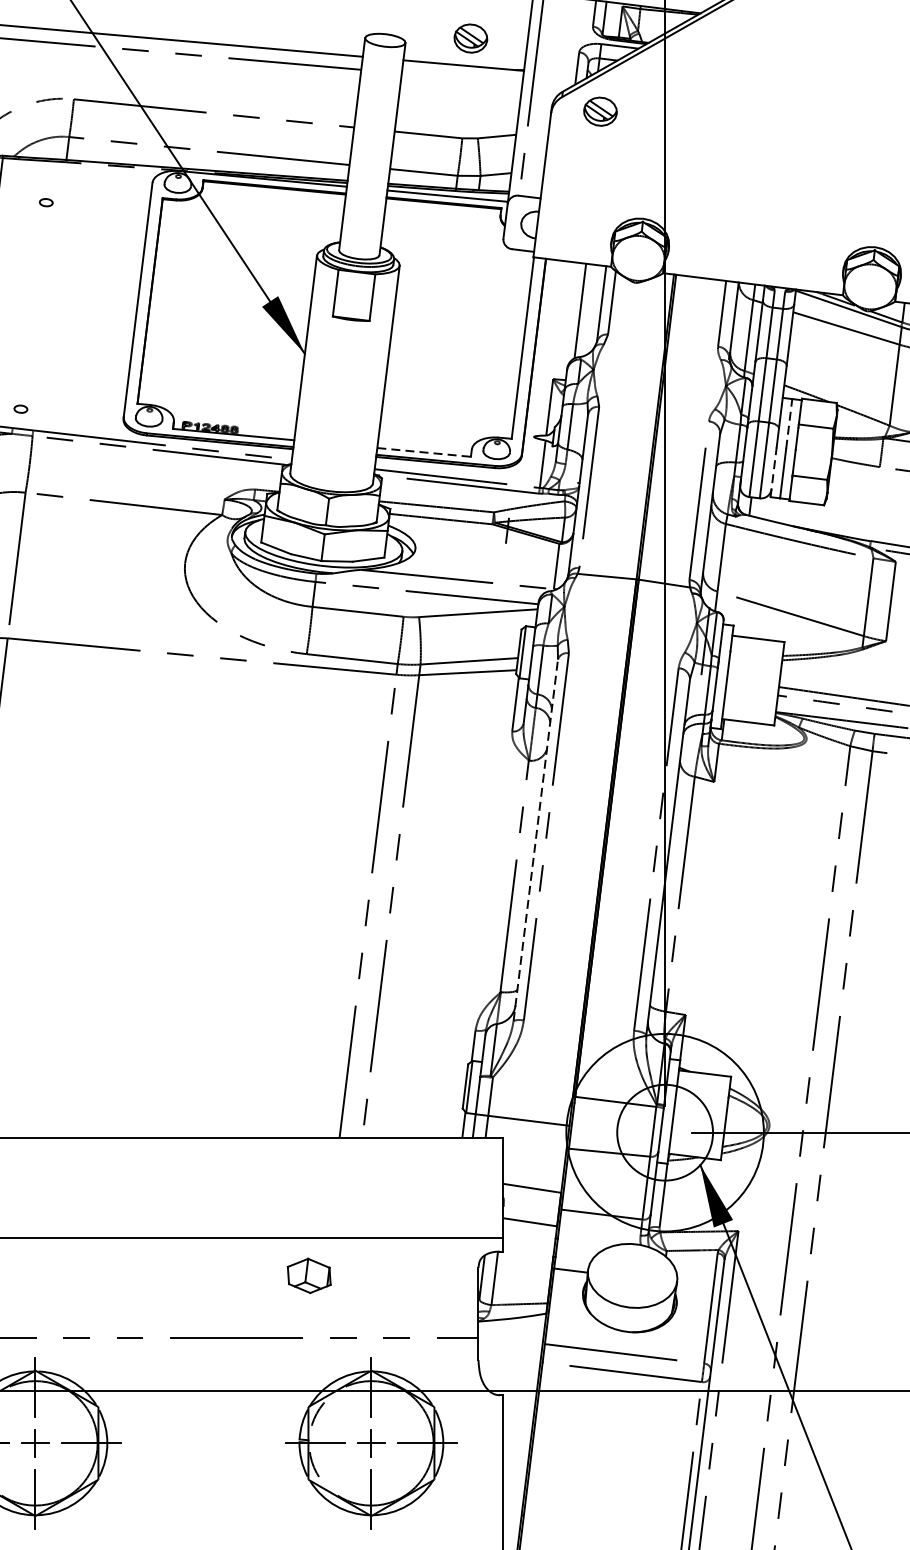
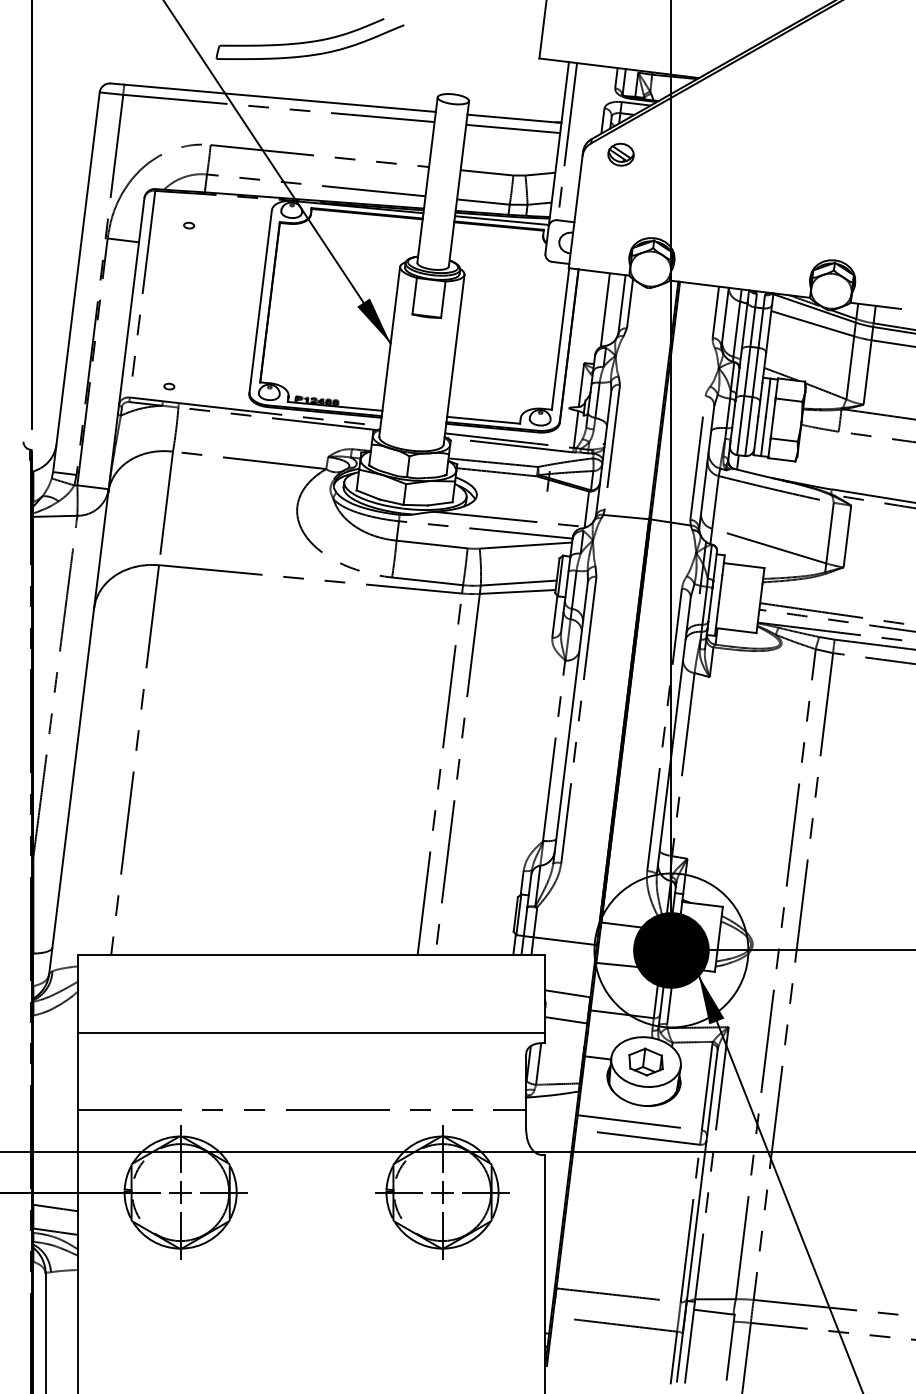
part: (470, 38) -> (519, 97), removed
line: (462, 78) -> (513, 128), added
line: (789, 423) -> (768, 397), dashed -> solid
line: (424, 452) -> (483, 420), dashed -> solid
line: (774, 471) -> (756, 435), dashed -> solid
line: (535, 840) -> (570, 722), dashed -> solid
fill: (665, 1132) -> (671, 950), added
part: (308, 1275) -> (645, 1061), moved

